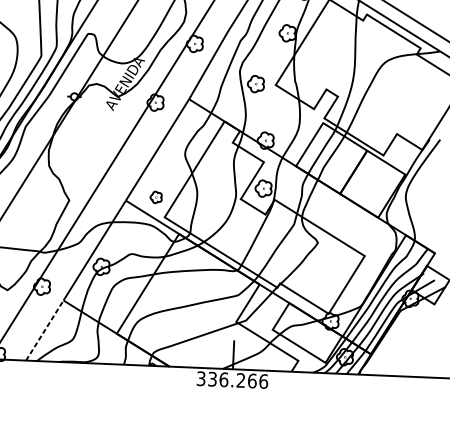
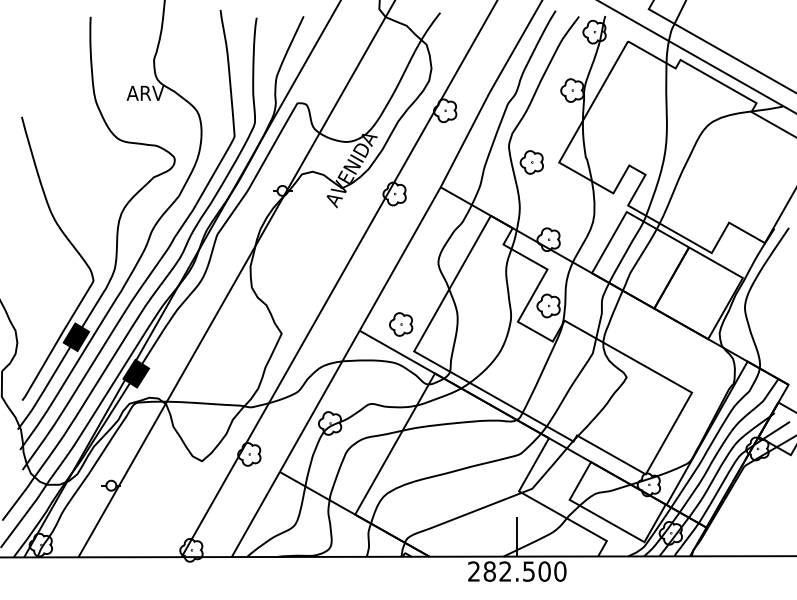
part: (156, 197) -> (401, 324), size x1.43
line: (44, 330) -> (255, 514), dashed -> solid
text: (232, 380) -> (517, 571), 336.266 -> 282.500

